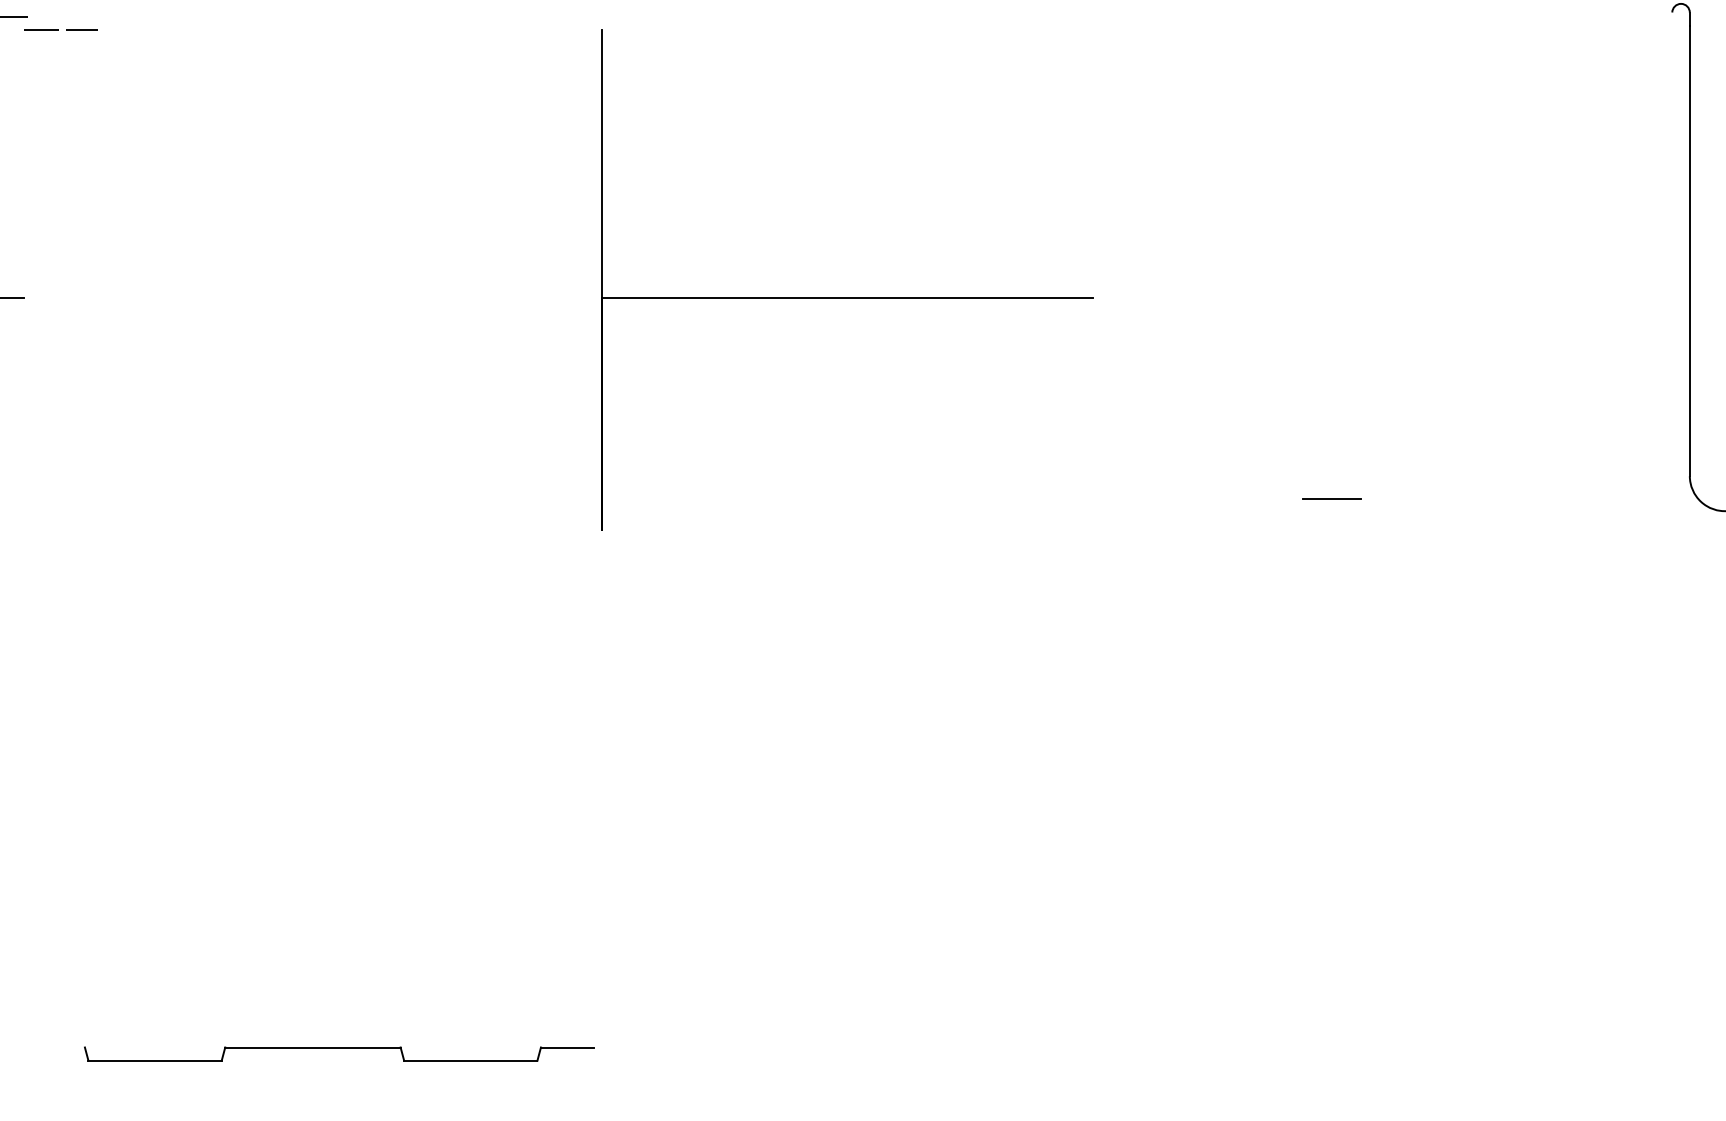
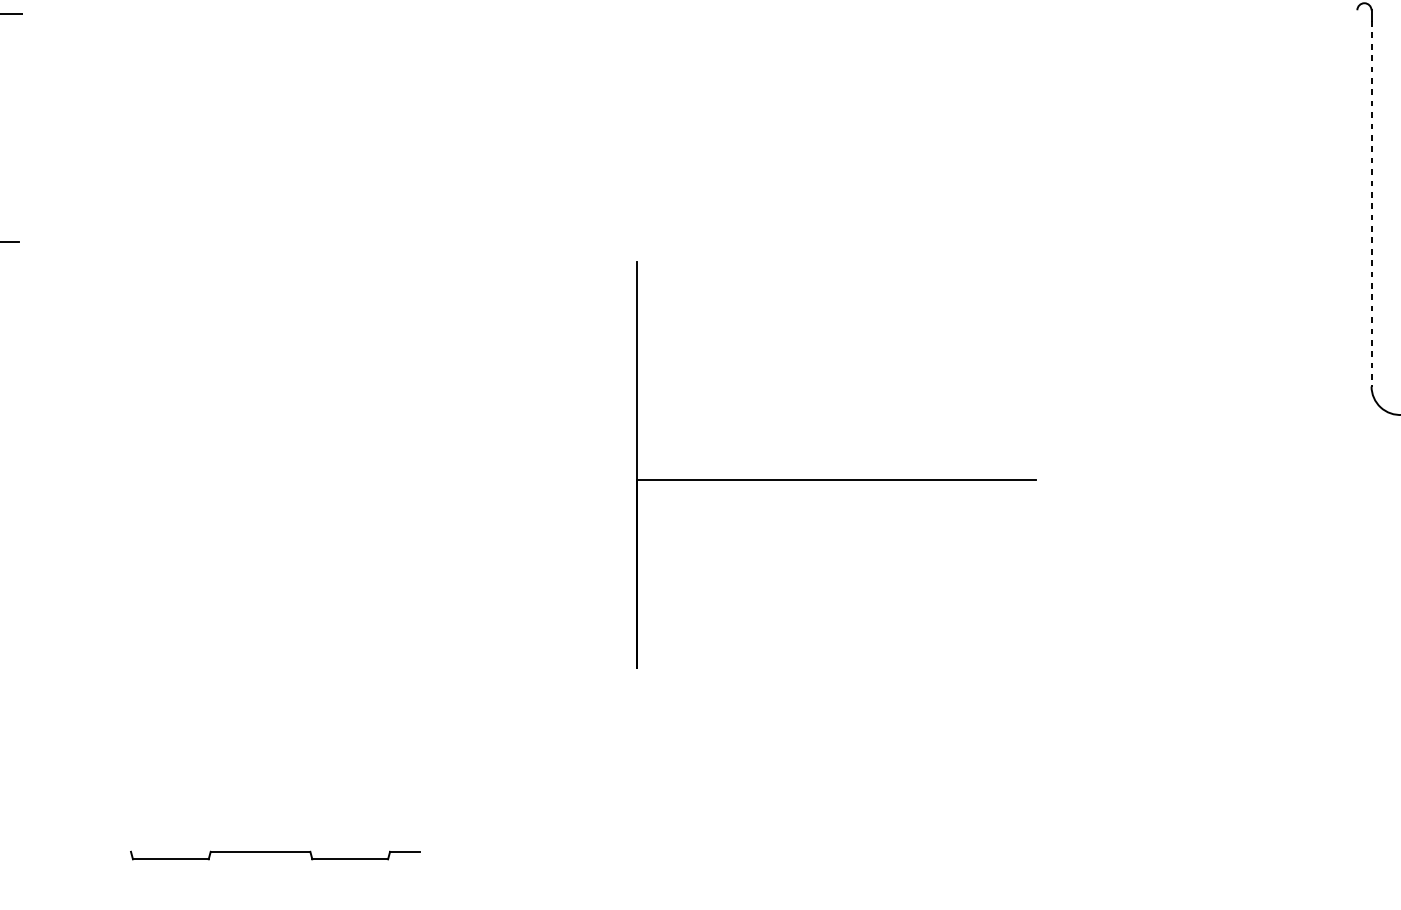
line: (60, 30) -> (49, 24), removed
line: (1689, 251) -> (1371, 204), solid -> dashed
part: (847, 297) -> (836, 479), moved
line: (1331, 499) -> (1080, 405), removed
part: (339, 1053) -> (275, 855), size x0.7

